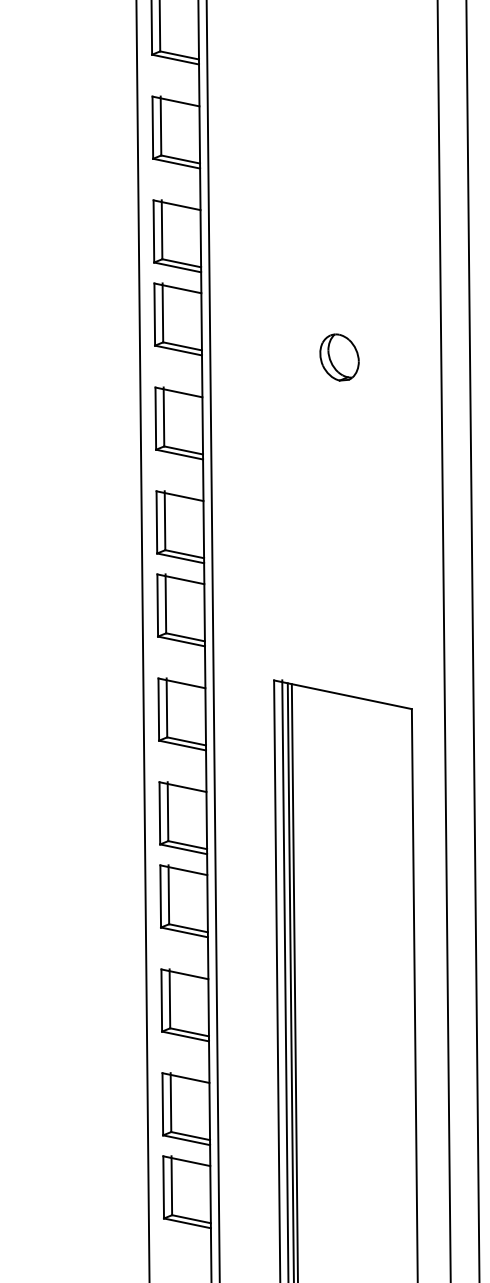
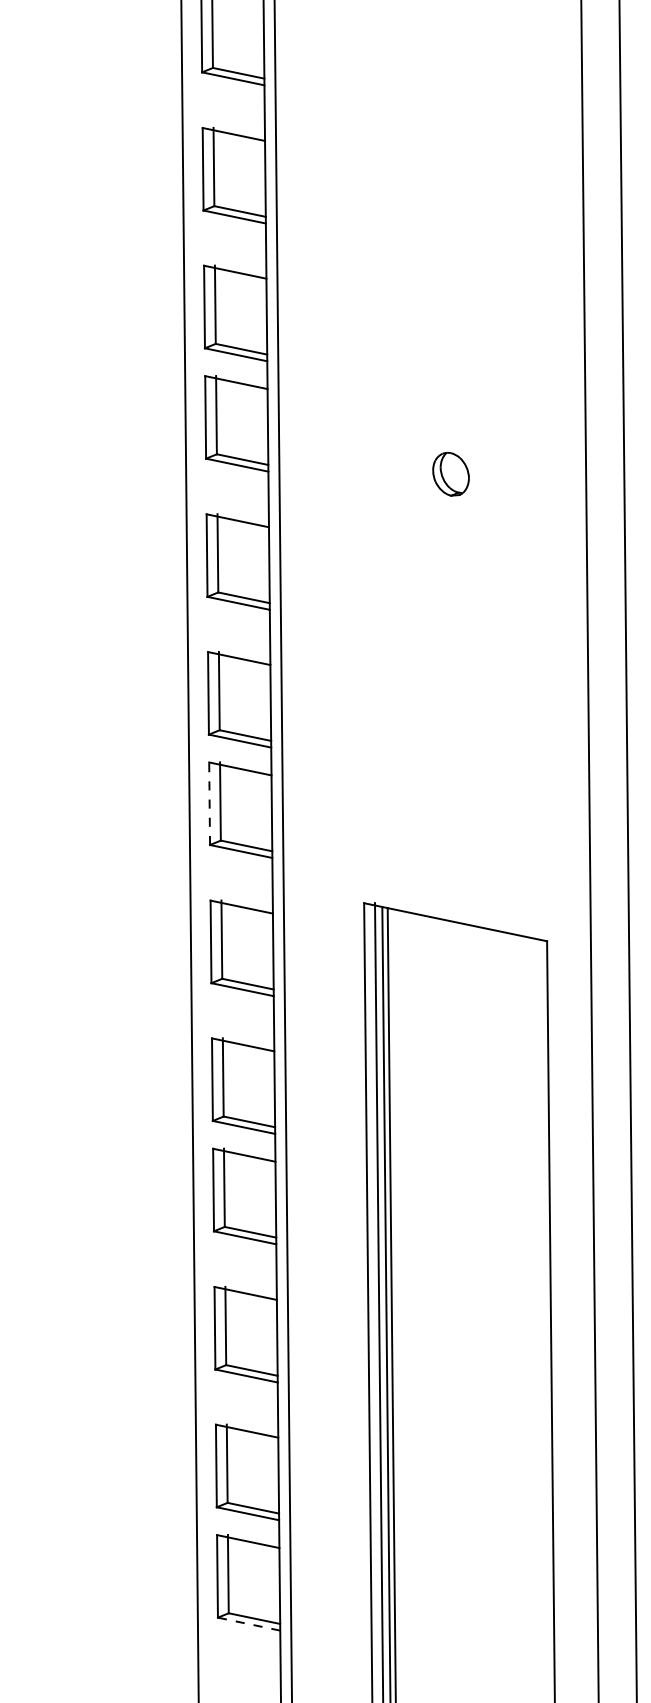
part: (339, 356) -> (450, 473), size x0.7
line: (157, 605) -> (209, 803), solid -> dashed
line: (187, 1223) -> (249, 1624), solid -> dashed

